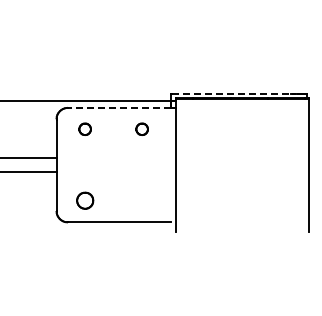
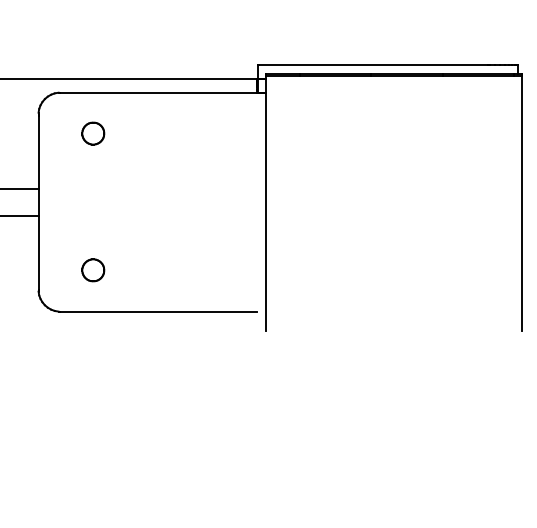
line: (231, 93) -> (373, 65), dashed -> solid
line: (118, 107) -> (157, 91), dashed -> solid
part: (141, 128) -> (201, 132), removed
part: (84, 200) -> (92, 269), size x0.71

